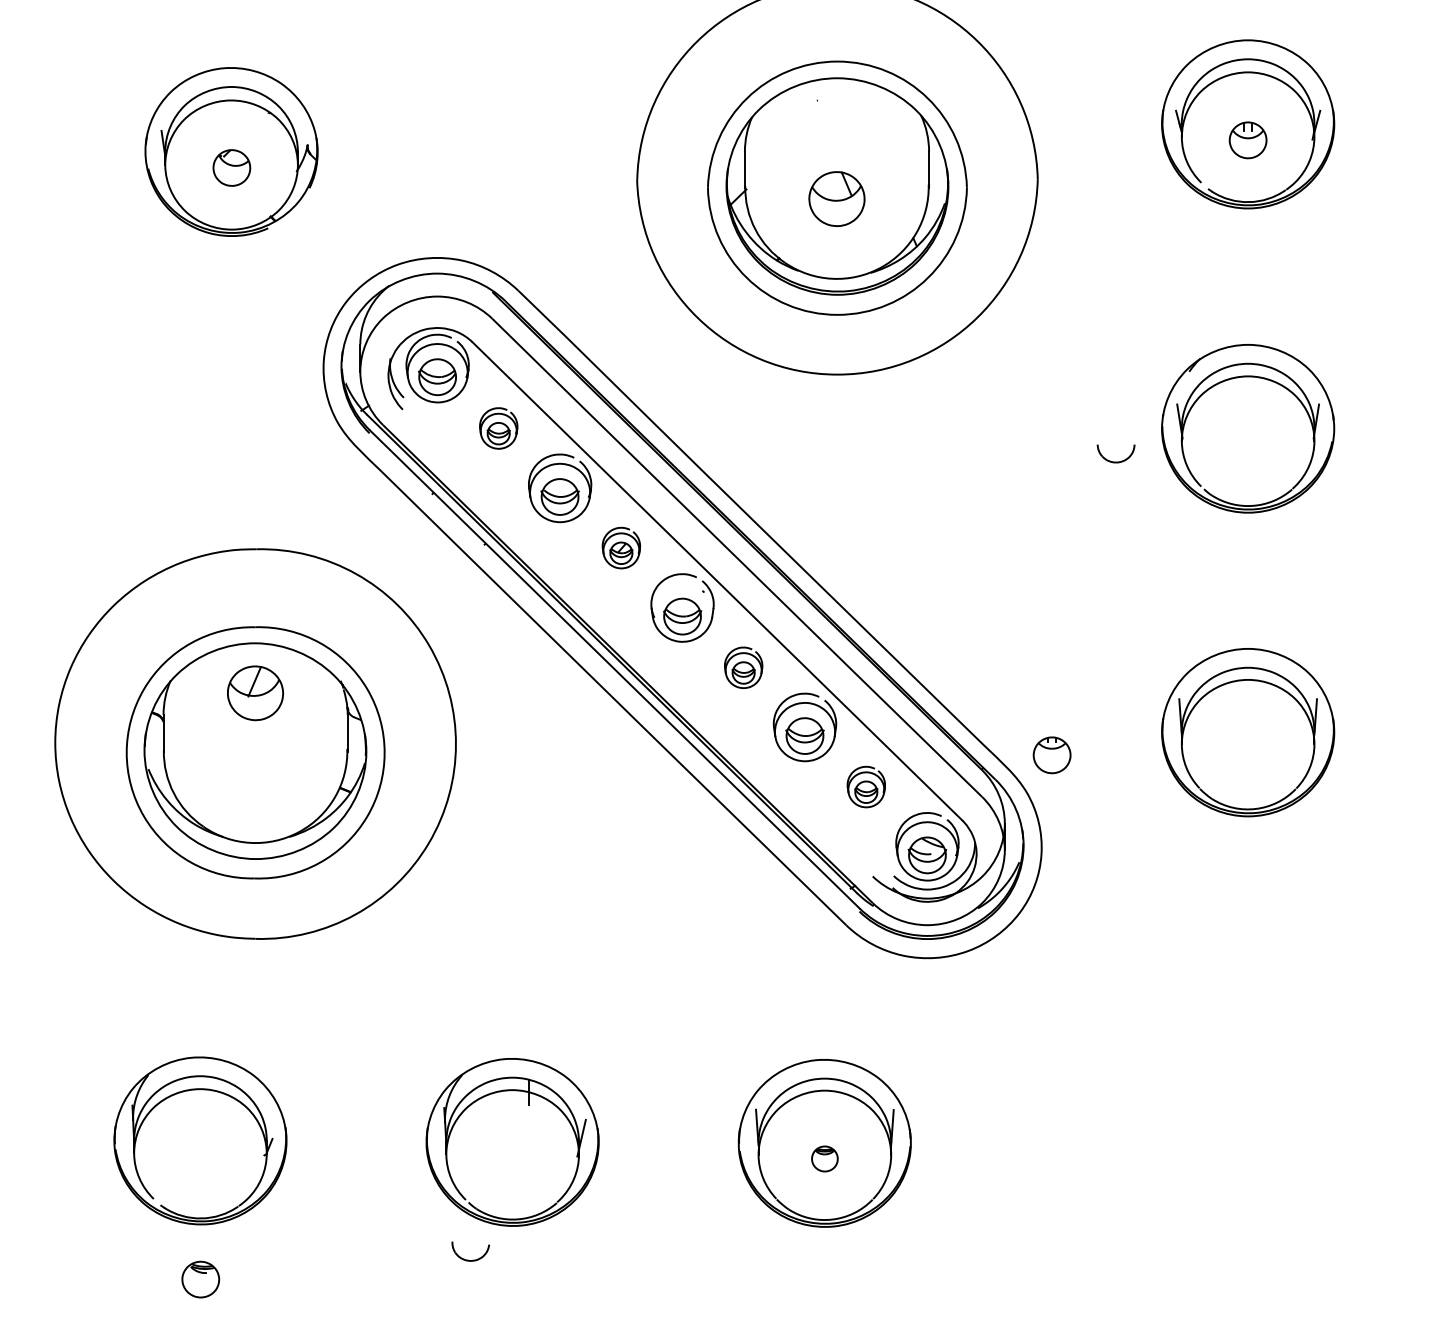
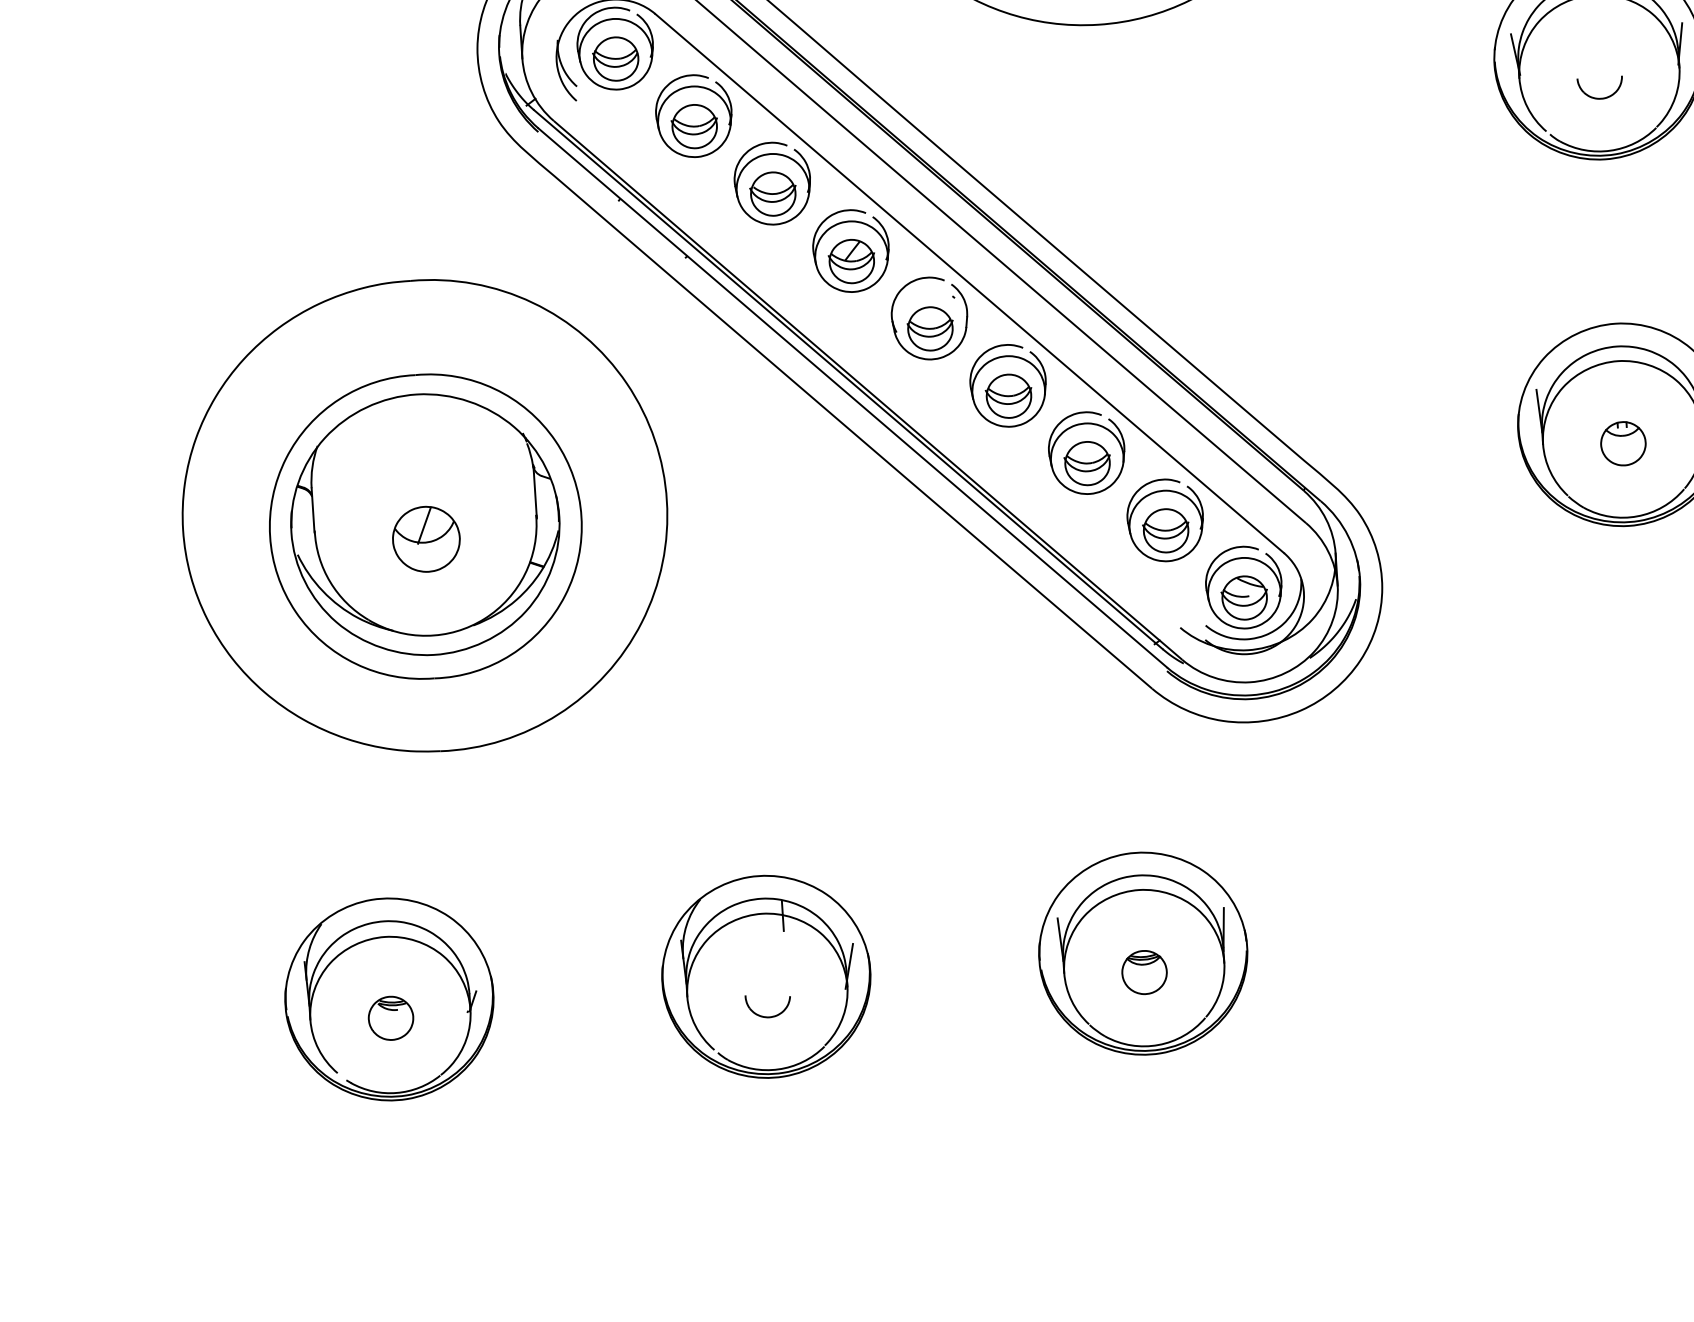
part: (498, 428) -> (693, 116), size x1.67
part: (1115, 461) -> (1600, 97), moved
part: (621, 547) -> (851, 250), size x1.67
part: (743, 667) -> (1007, 385), size x1.67
part: (255, 693) -> (426, 539), moved
part: (1051, 755) -> (1622, 444), moved
part: (866, 786) -> (1165, 519), size x1.67
part: (824, 1158) -> (1144, 971), size x1.43
part: (468, 1259) -> (766, 1015), moved
part: (200, 1279) -> (390, 1018), moved

